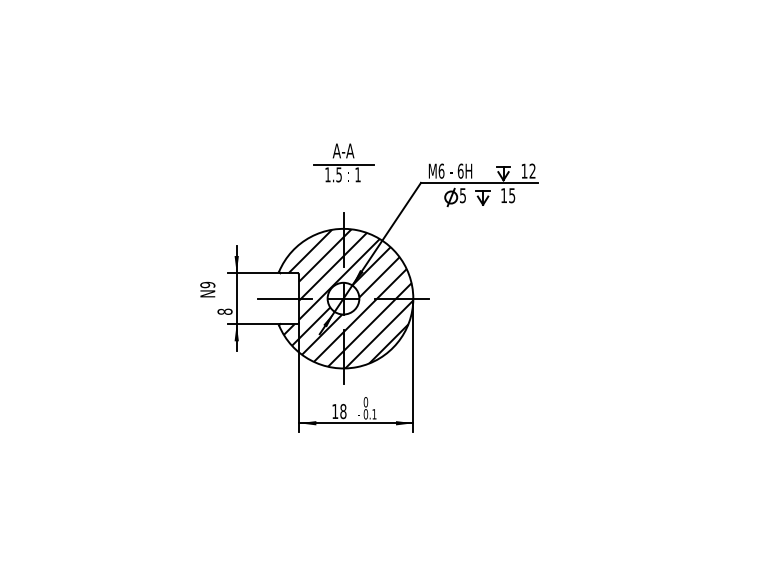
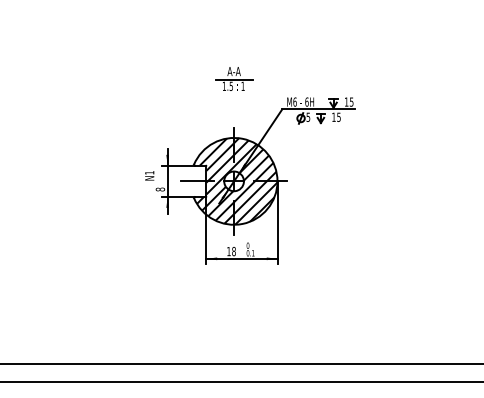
part: (344, 162) -> (234, 78), moved
text: (532, 170) -> (351, 101), 12 -> 15
text: (207, 284) -> (149, 172), N9 -> N1

